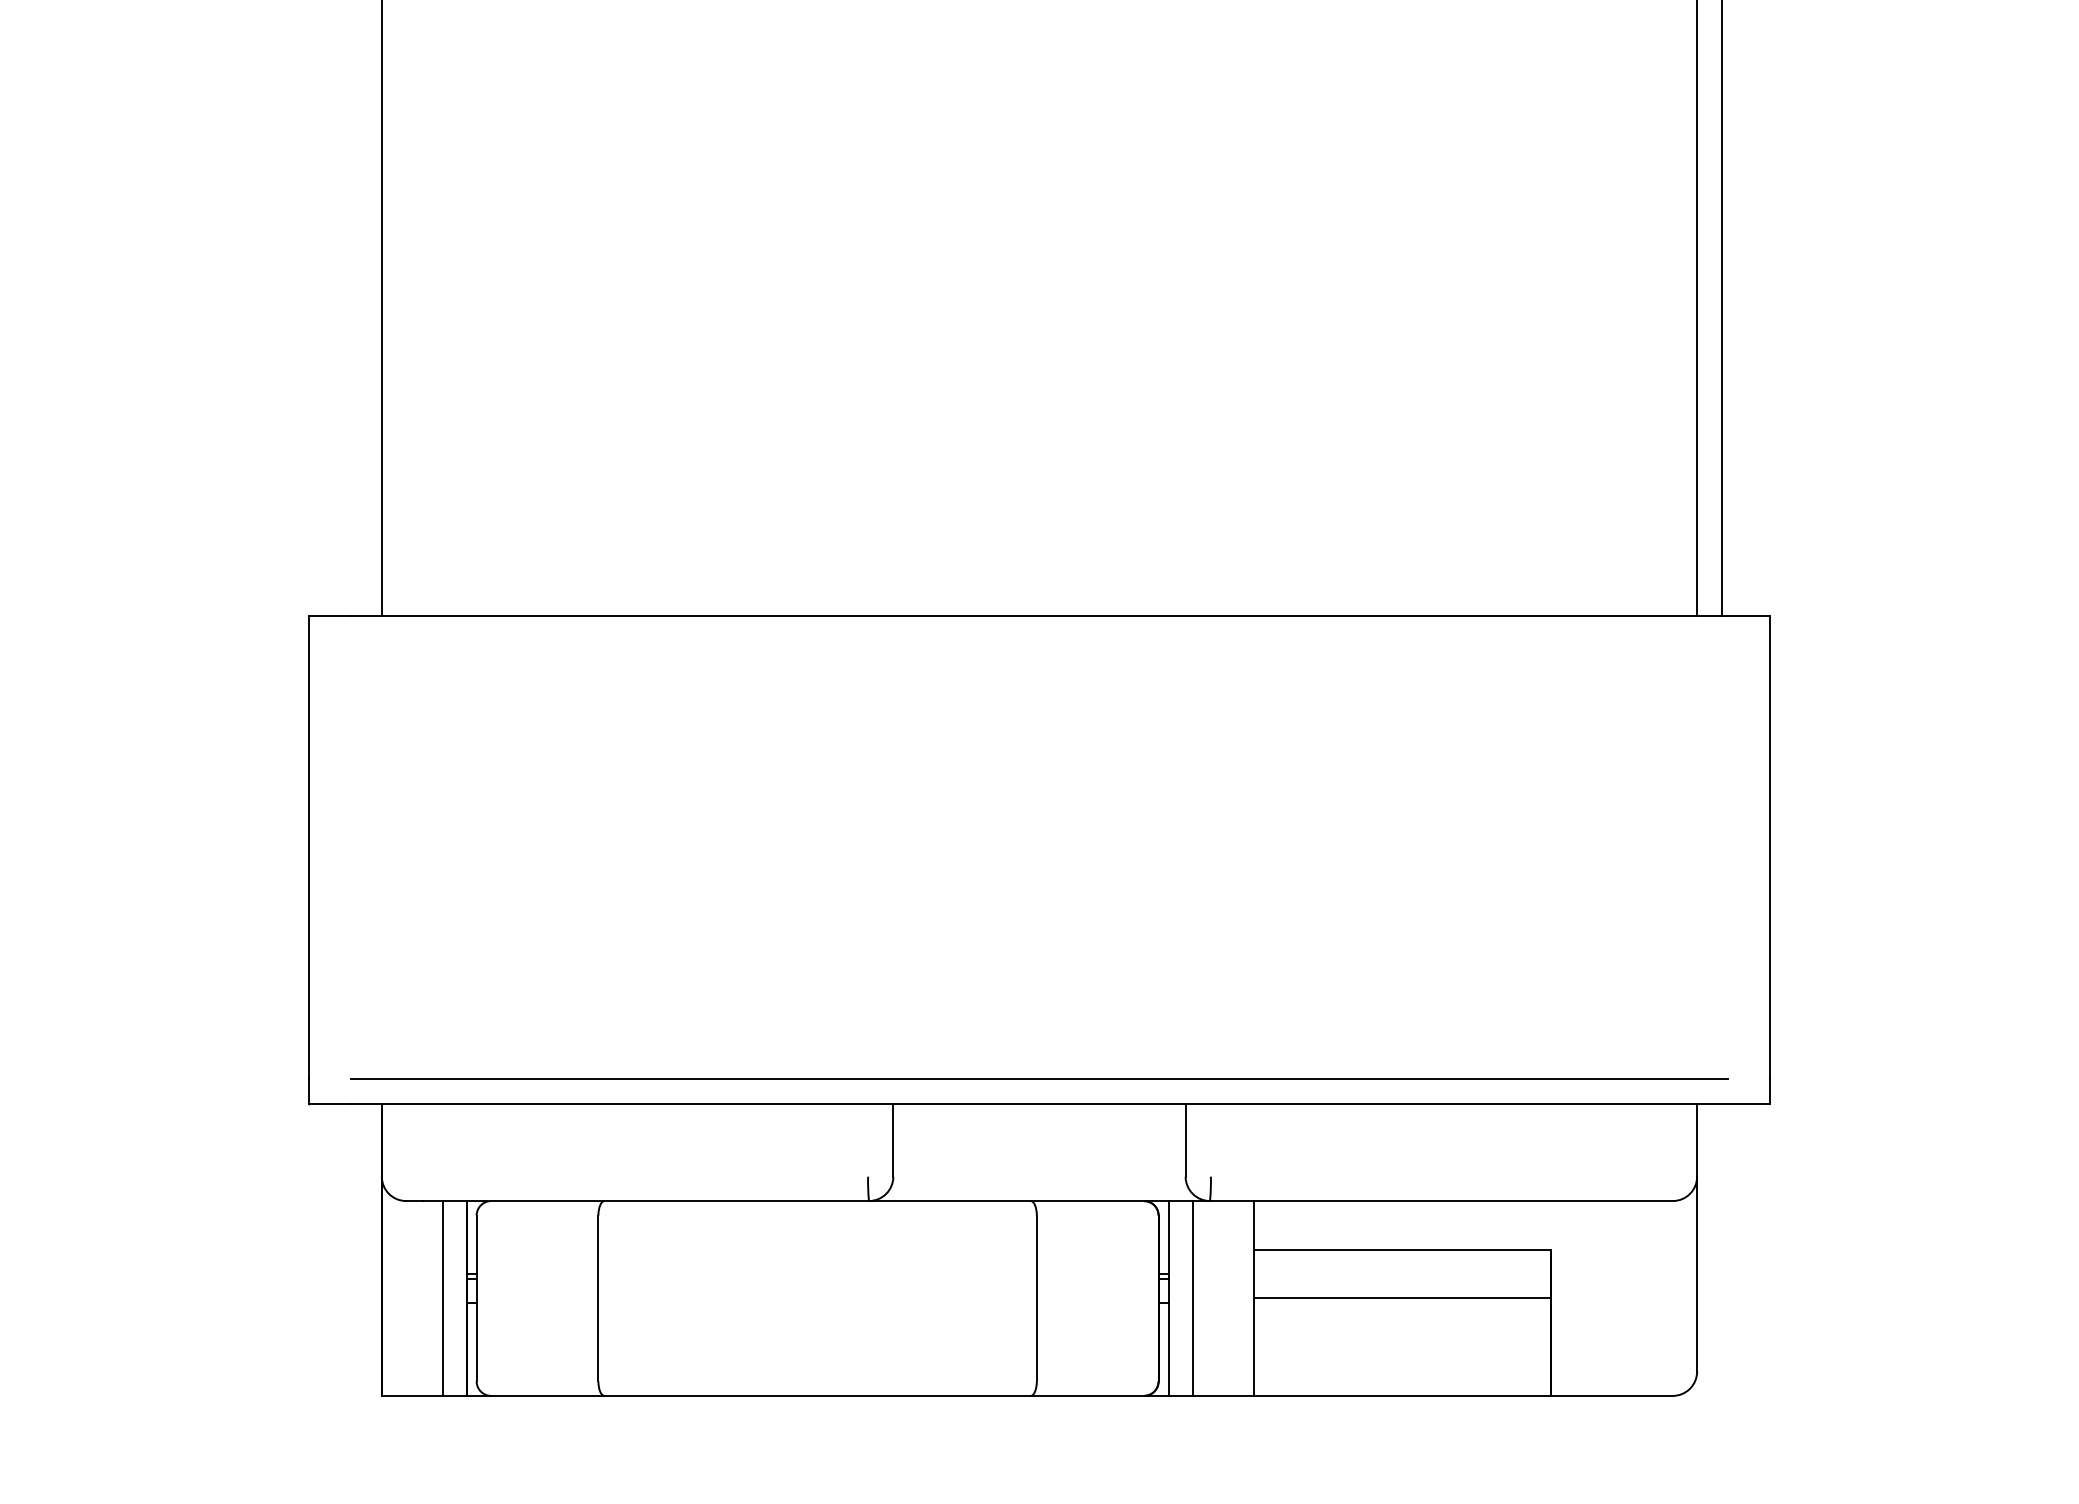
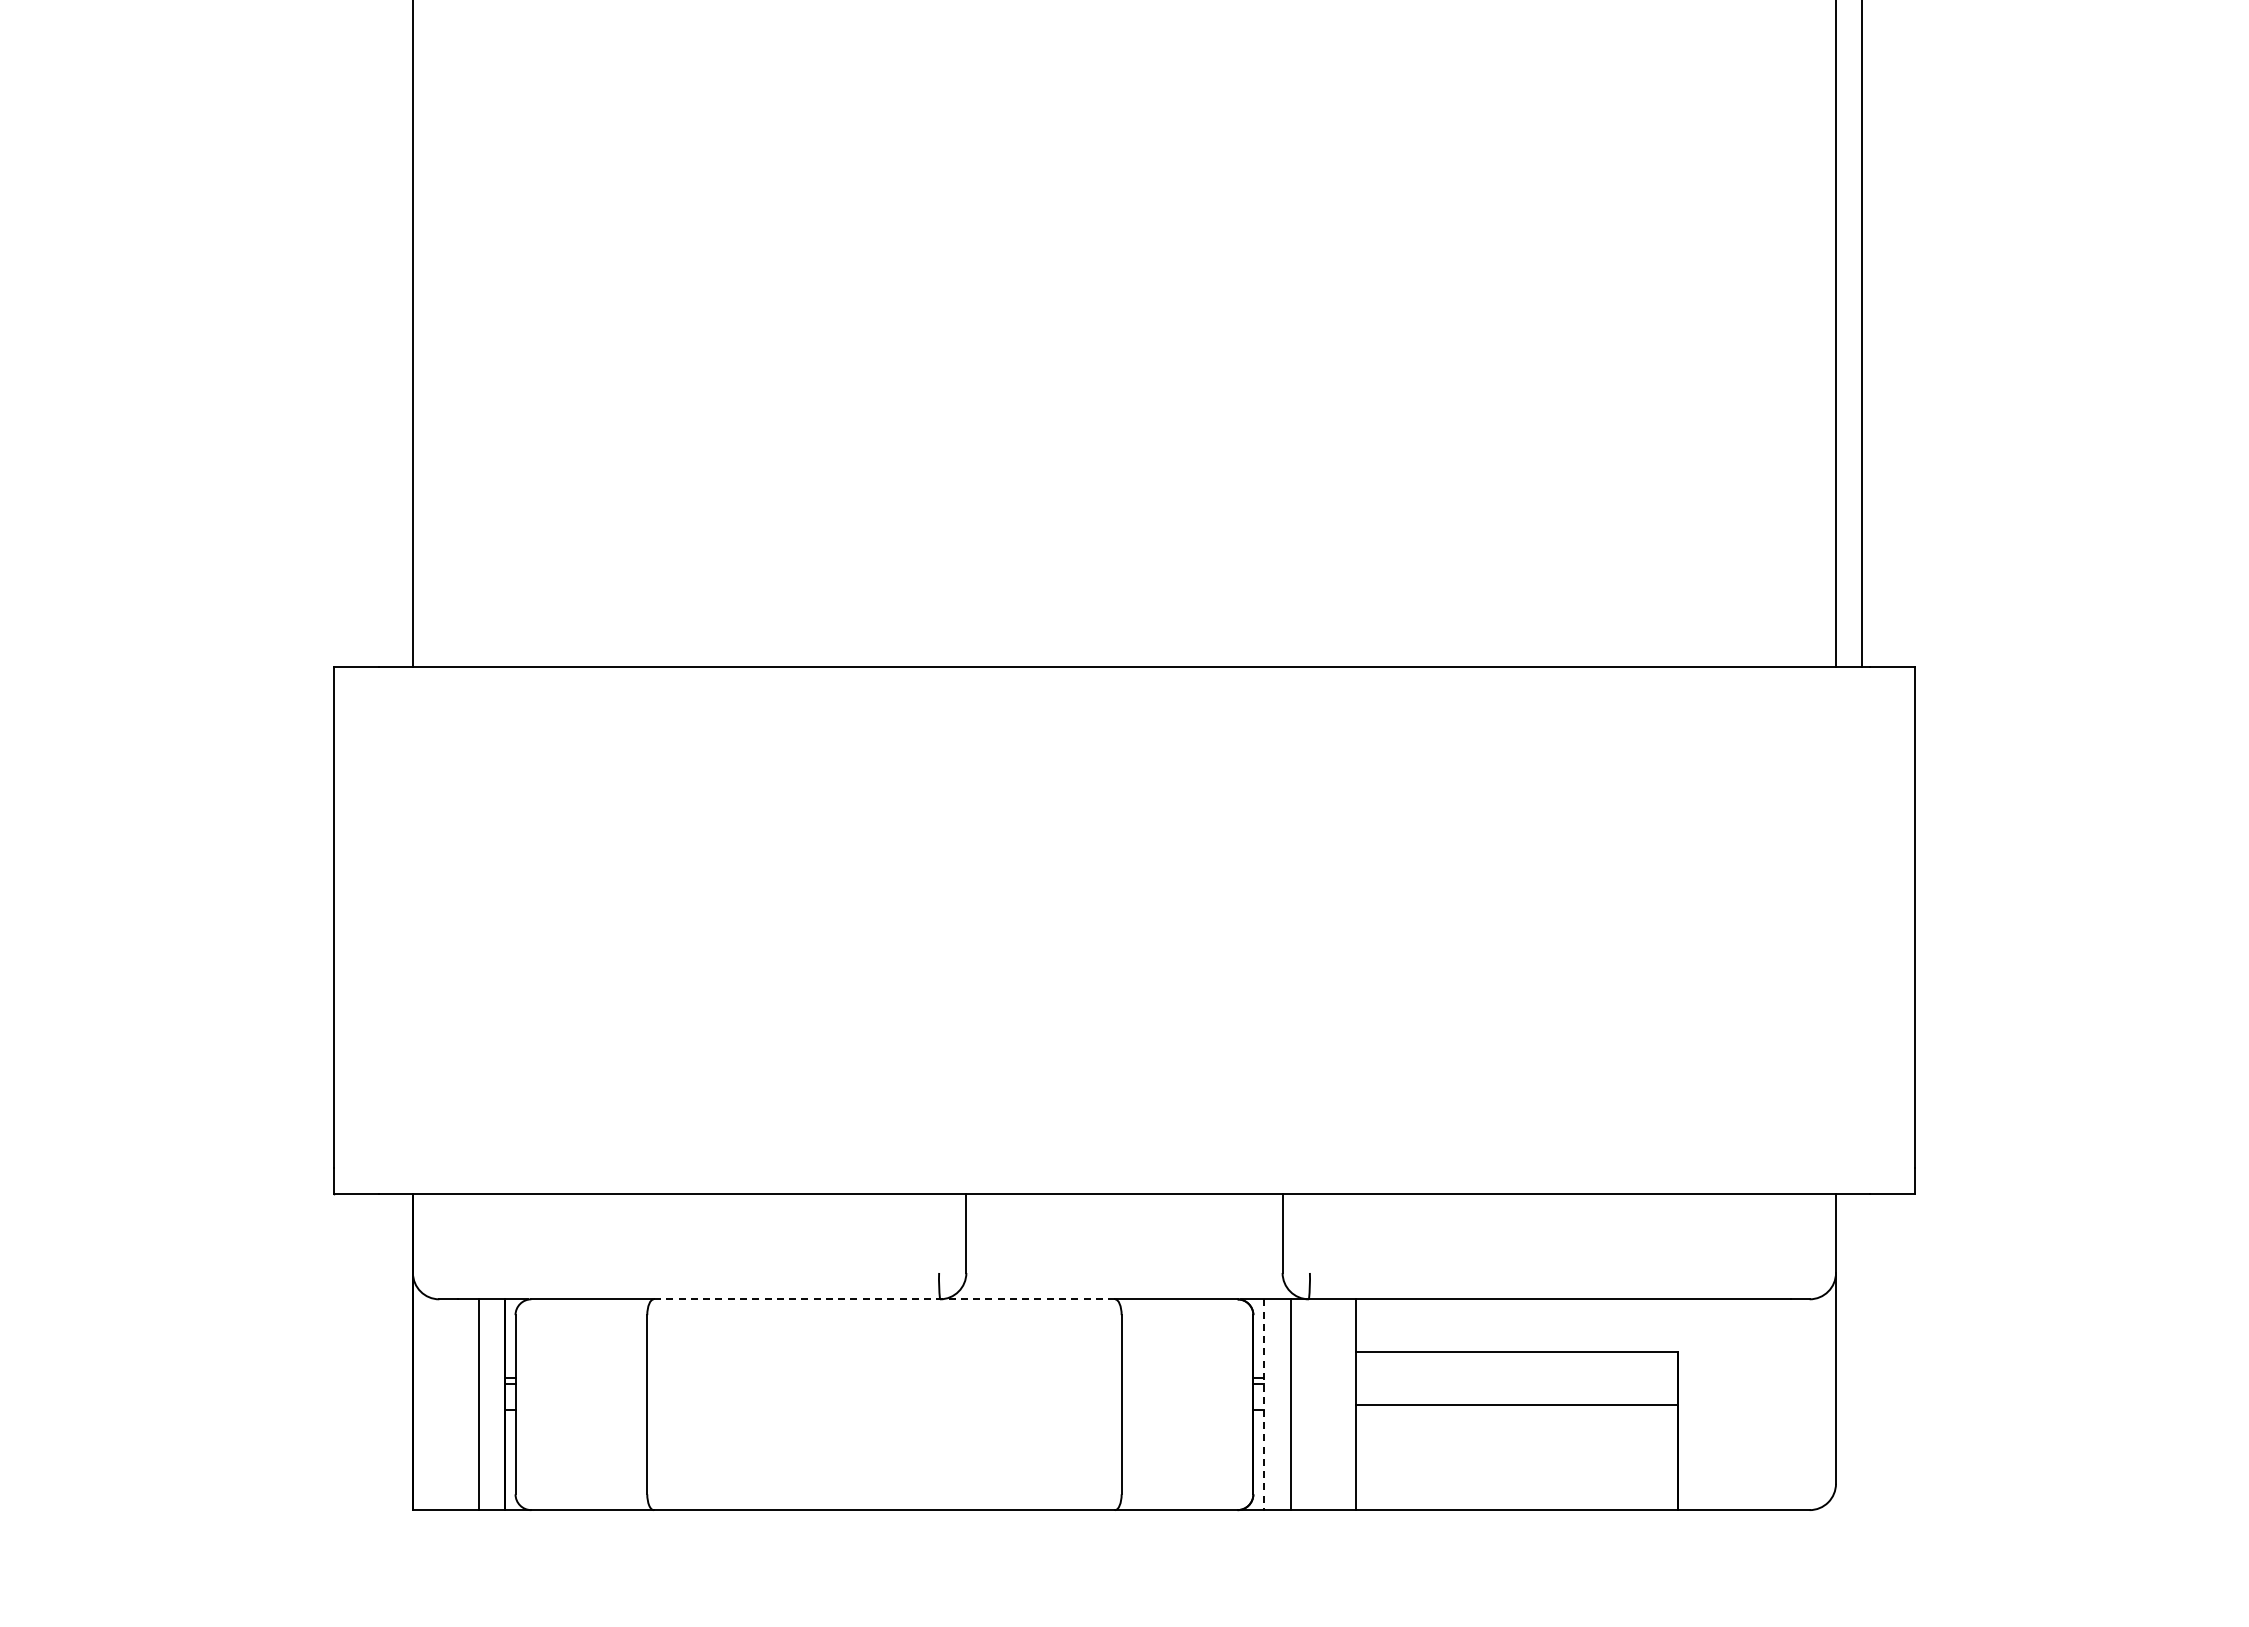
line: (1039, 1079) -> (1124, 1167), removed
line: (817, 1201) -> (884, 1299), solid -> dashed
line: (1168, 1299) -> (1264, 1405), solid -> dashed

